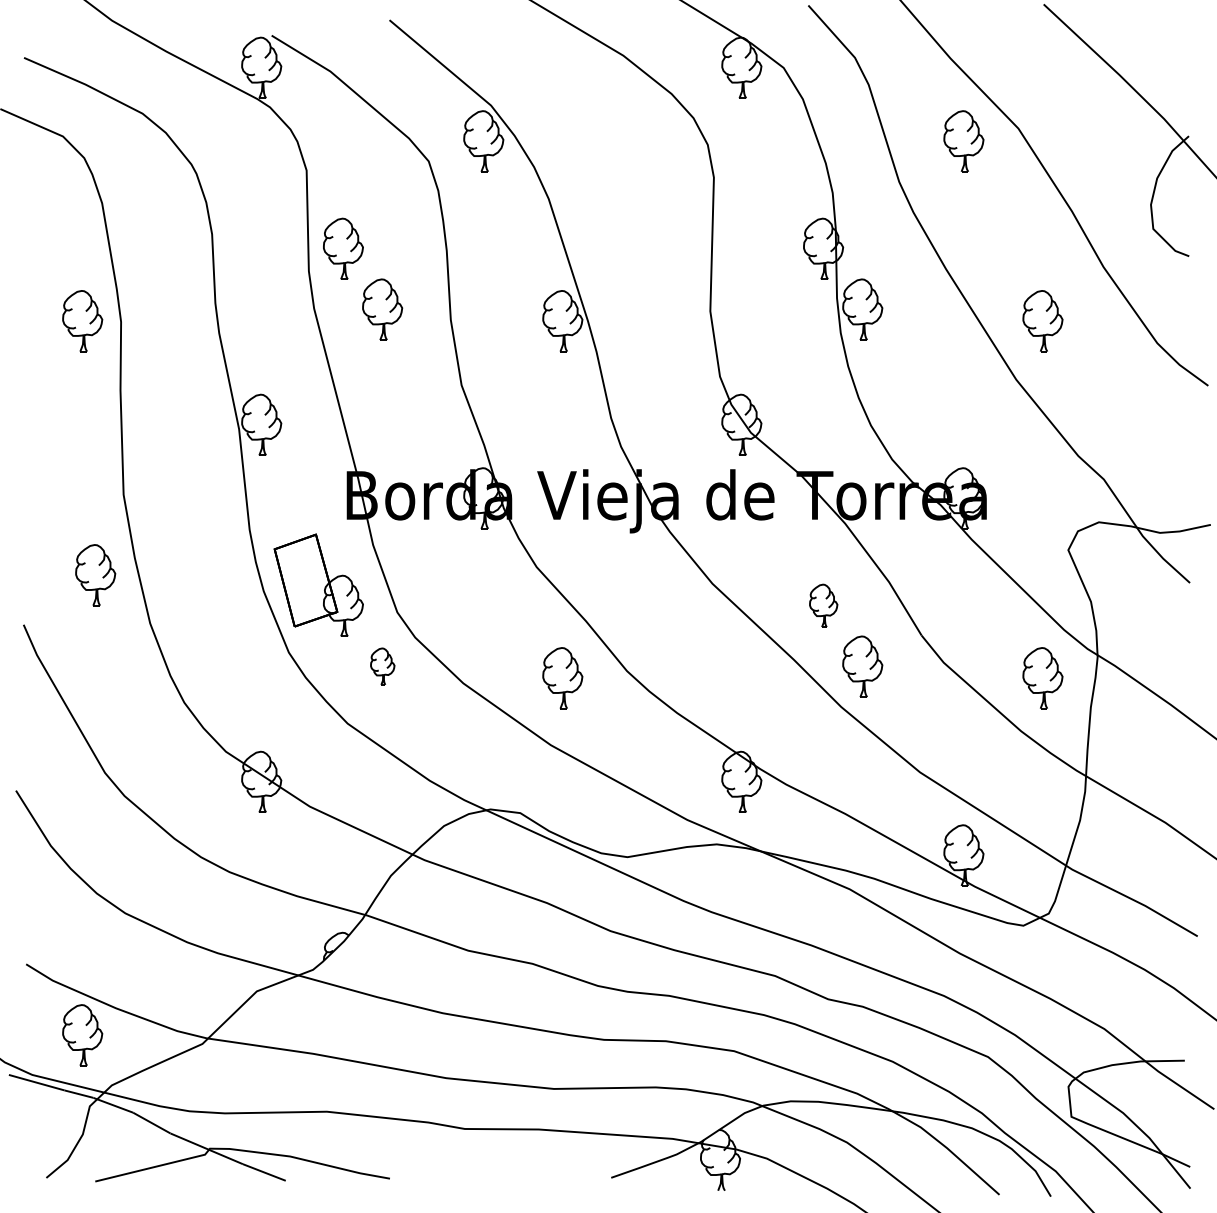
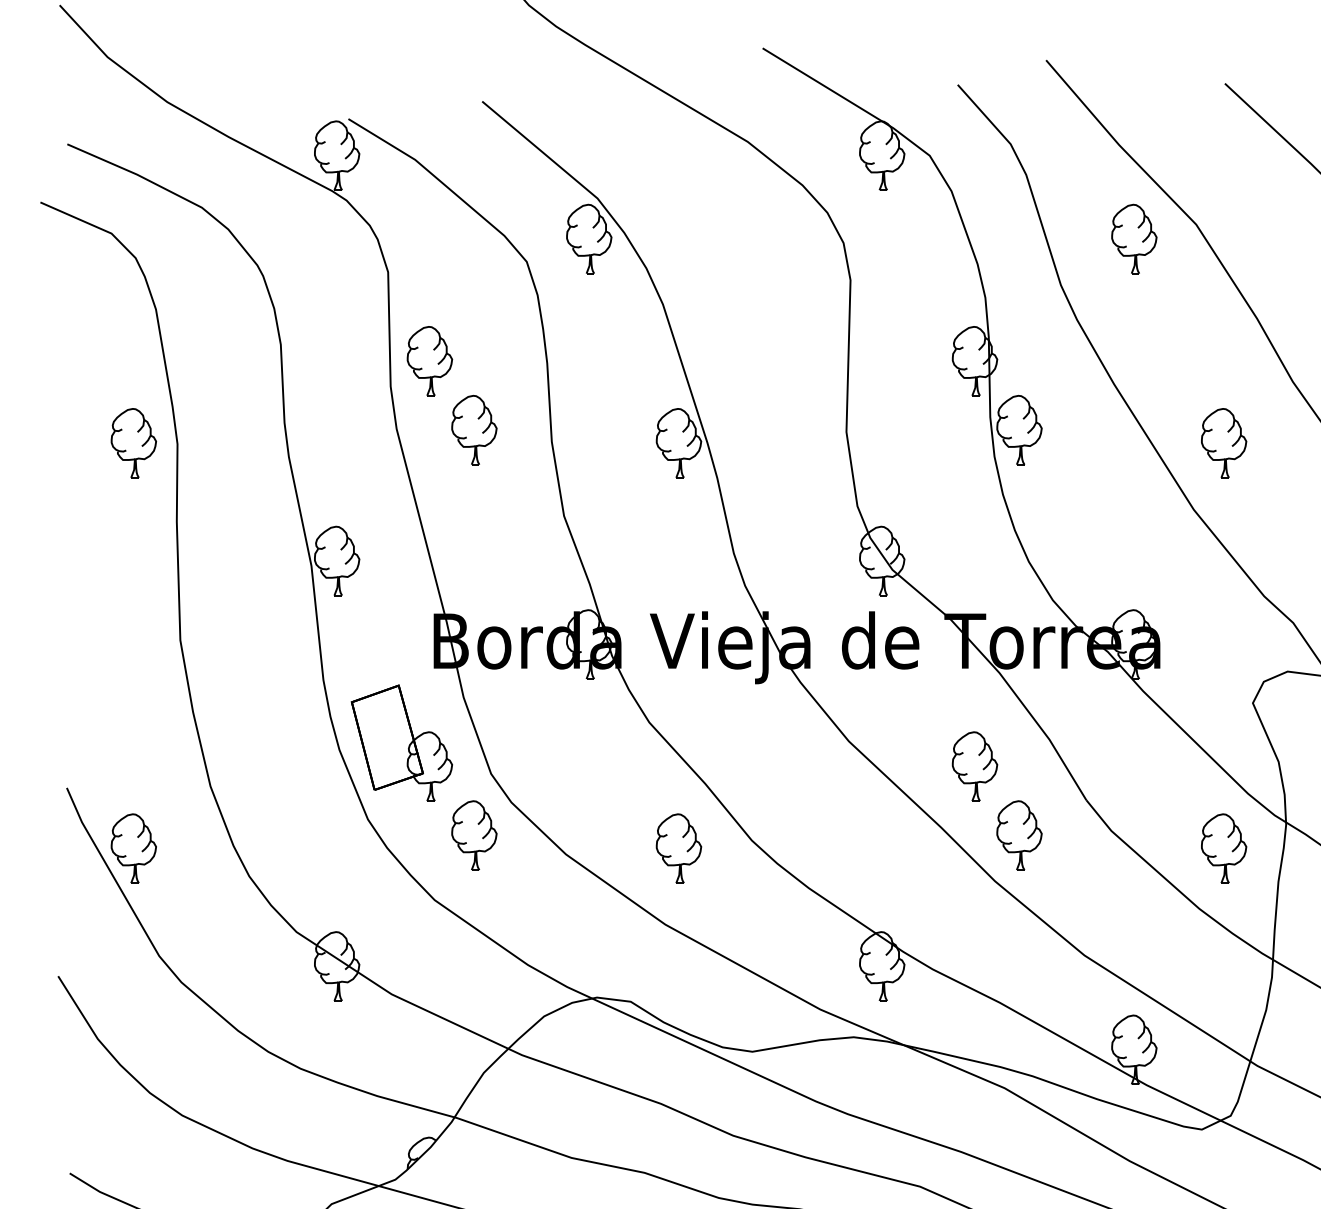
part: (95, 575) -> (133, 848), moved
part: (823, 605) -> (974, 766), size x1.43
part: (382, 666) -> (474, 835), size x1.67

